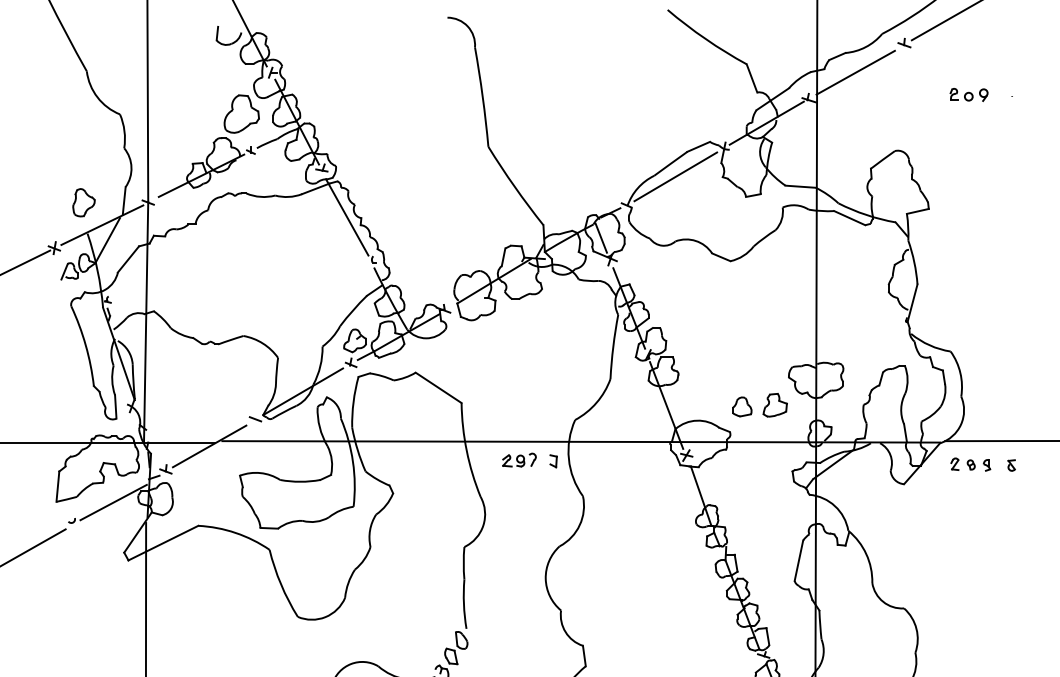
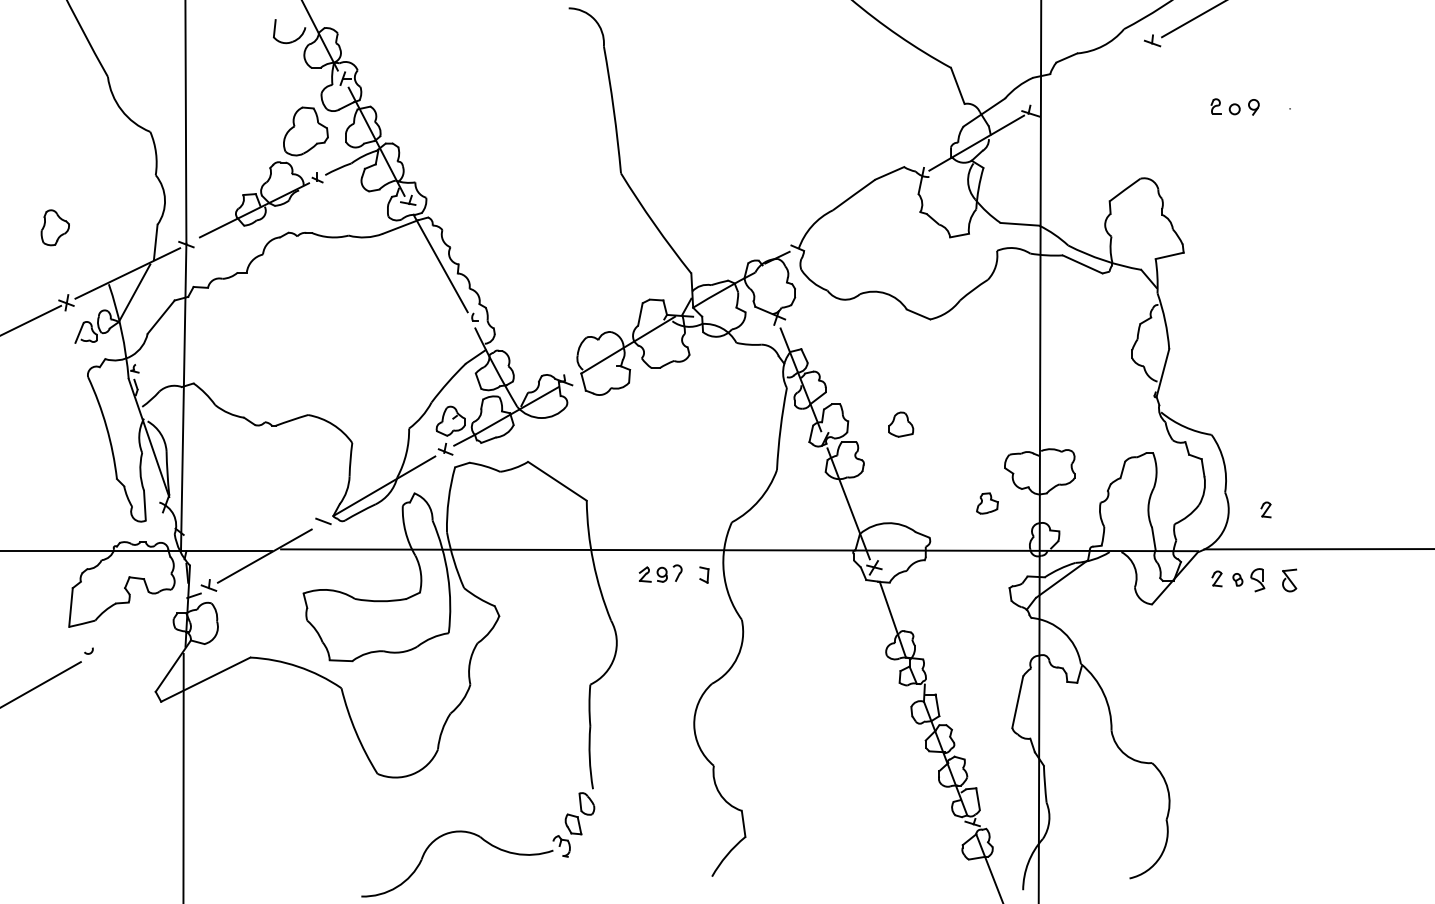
line: (855, 72) -> (1090, 78), removed
line: (675, 176) -> (860, 211), removed
part: (83, 202) -> (54, 227), moved
line: (601, 237) -> (765, 289), removed
part: (775, 405) -> (987, 503), size x0.7
part: (742, 406) -> (901, 424), moved
part: (992, 409) -> (1265, 509), added
part: (987, 465) -> (1258, 580), size x1.6
part: (1011, 465) -> (1289, 580), size x1.6
line: (113, 502) -> (141, 627), removed

